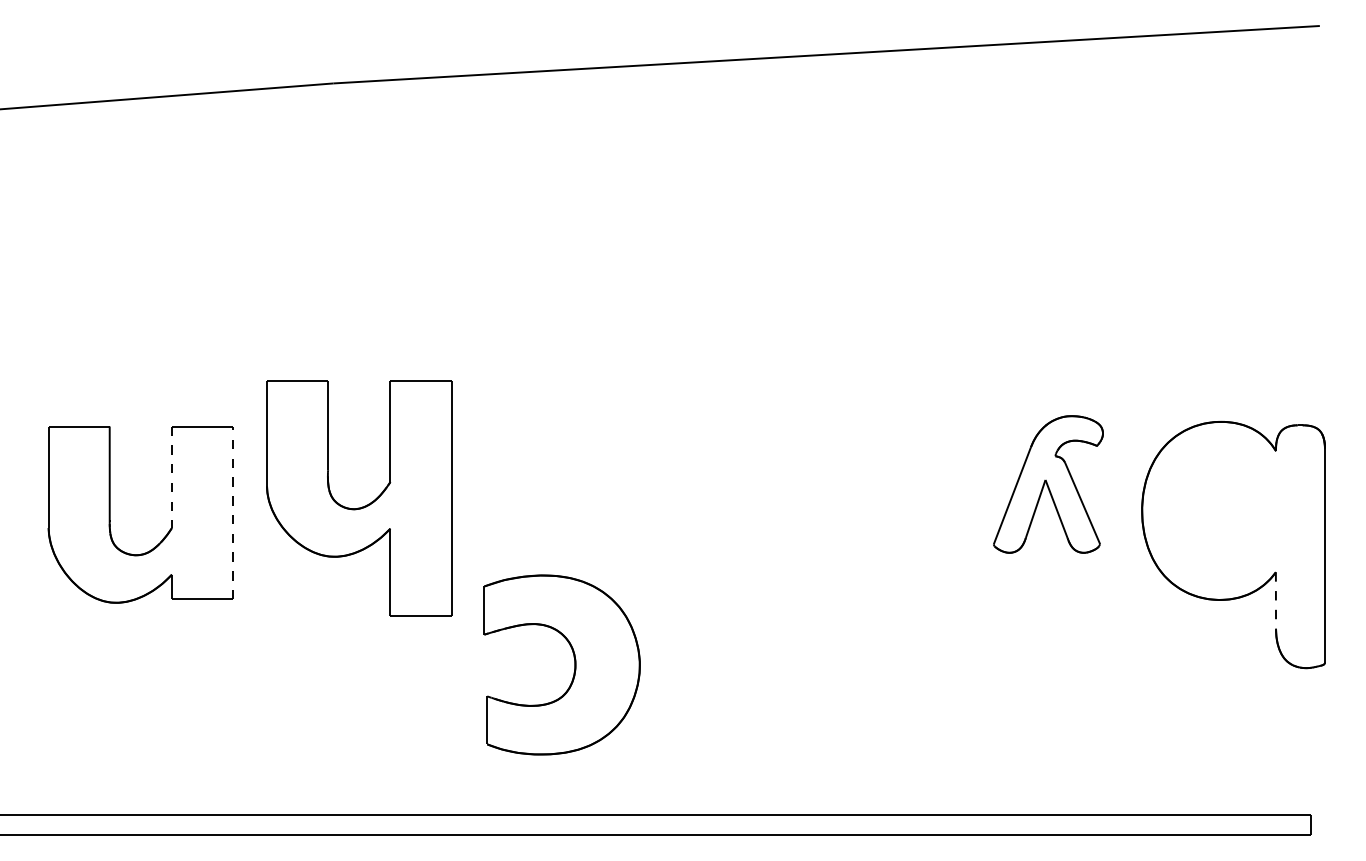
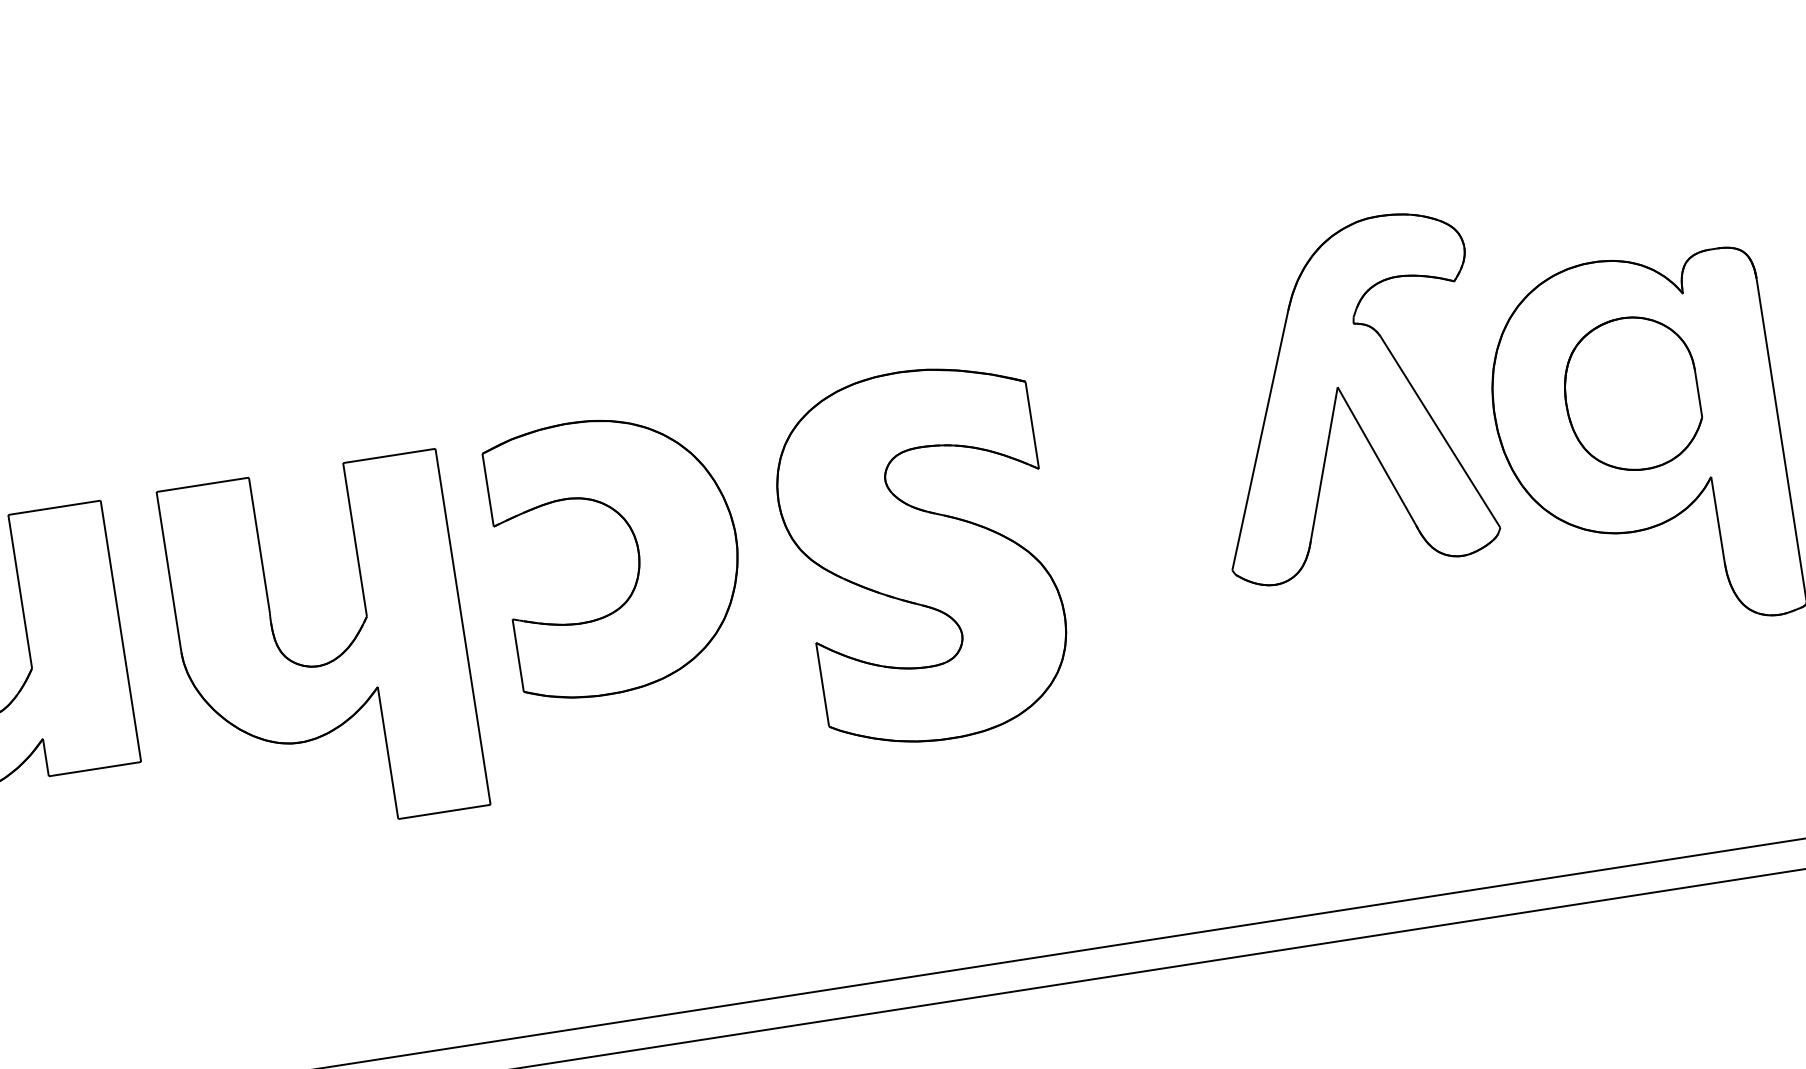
line: (171, 477) -> (19, 592), dashed -> solid
part: (1048, 484) -> (1346, 397), size x1.67
part: (362, 506) -> (330, 660), moved
part: (1232, 510) -> (1631, 393), added
line: (233, 512) -> (121, 630), dashed -> solid
part: (757, 544) -> (921, 556), added
line: (1275, 600) -> (1717, 519), dashed -> solid
part: (574, 664) -> (636, 550), moved

